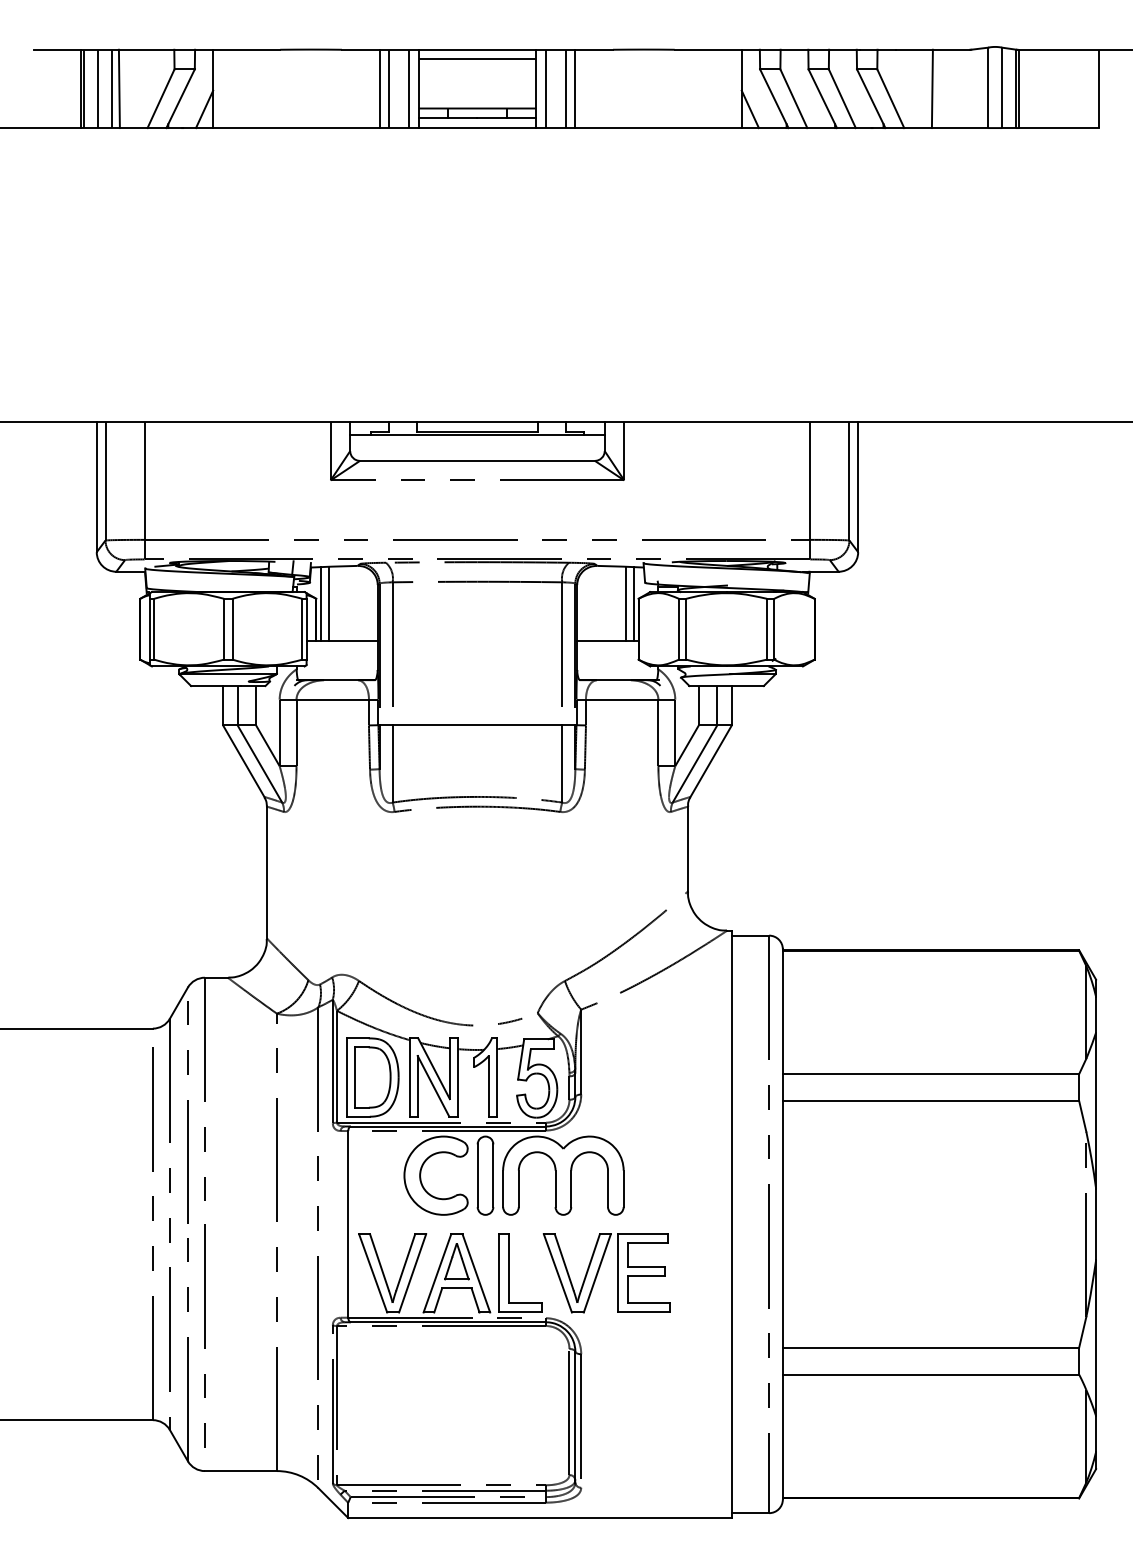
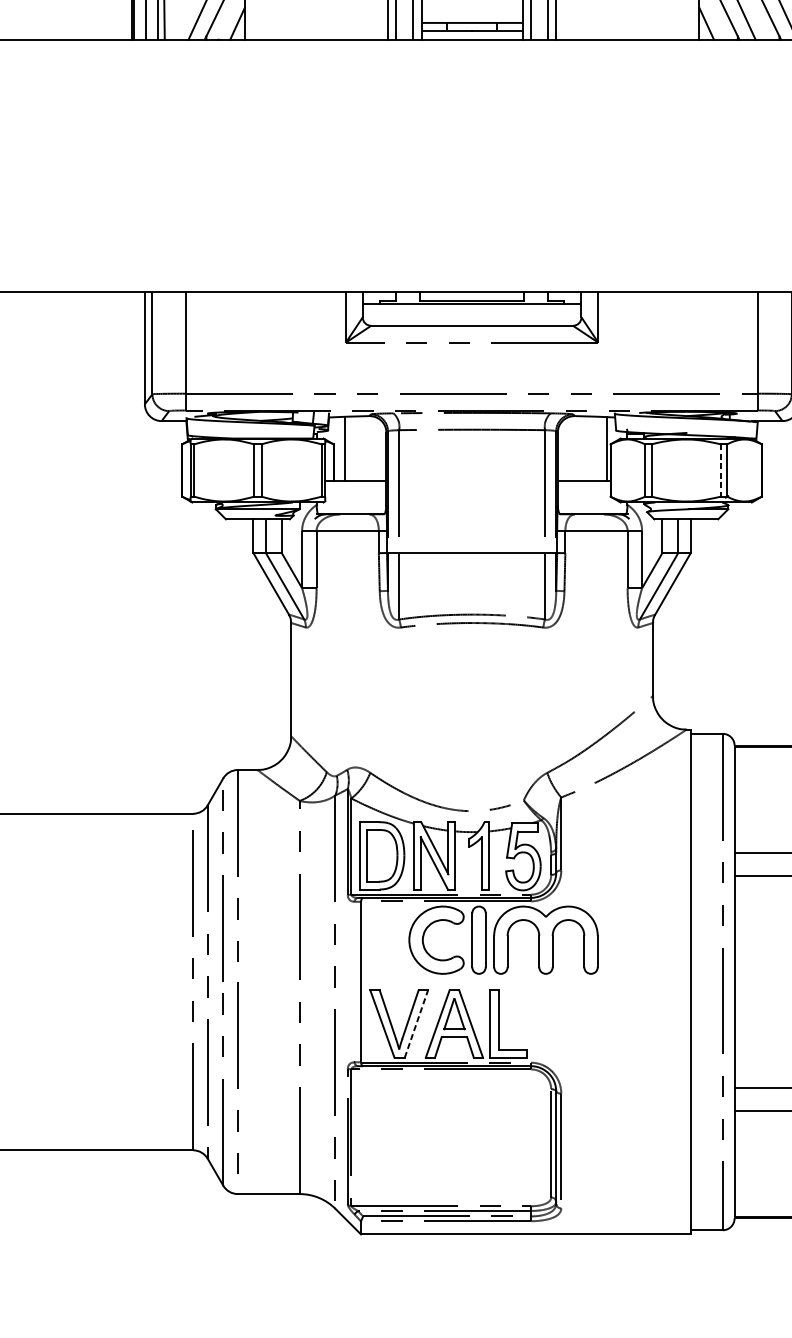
line: (625, 603) -> (599, 448), removed
line: (320, 604) -> (337, 449), removed
line: (767, 629) -> (721, 470), solid -> dashed
part: (599, 1270) -> (576, 1021), removed
line: (412, 1272) -> (416, 1023), solid -> dashed

